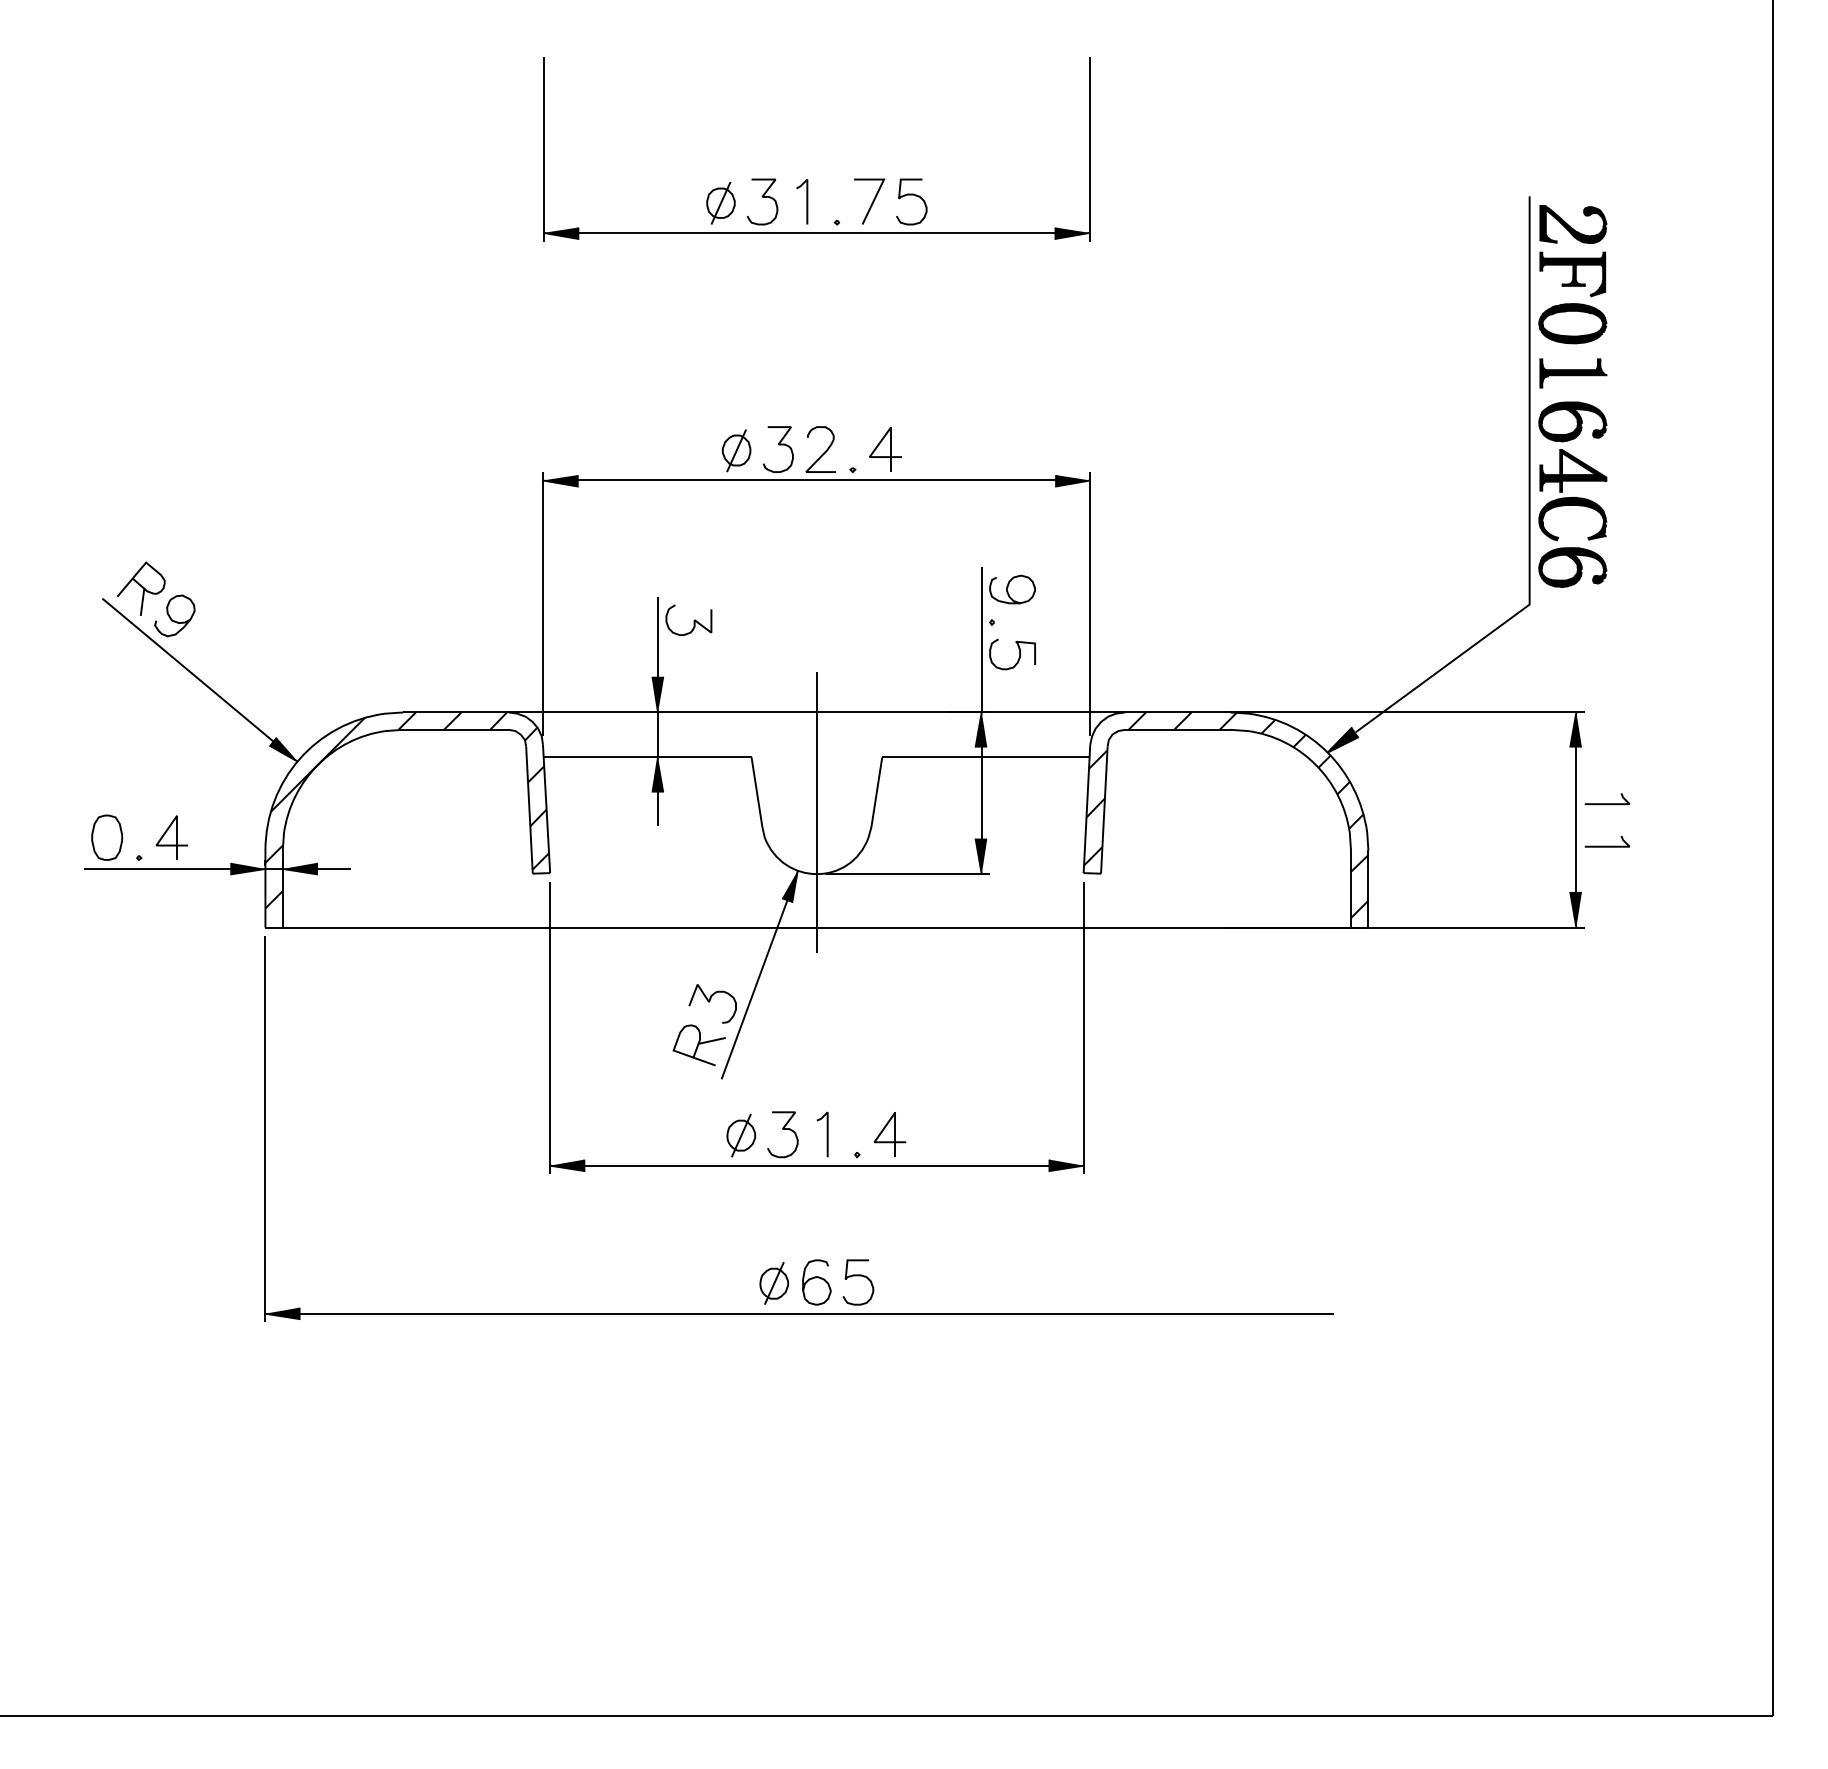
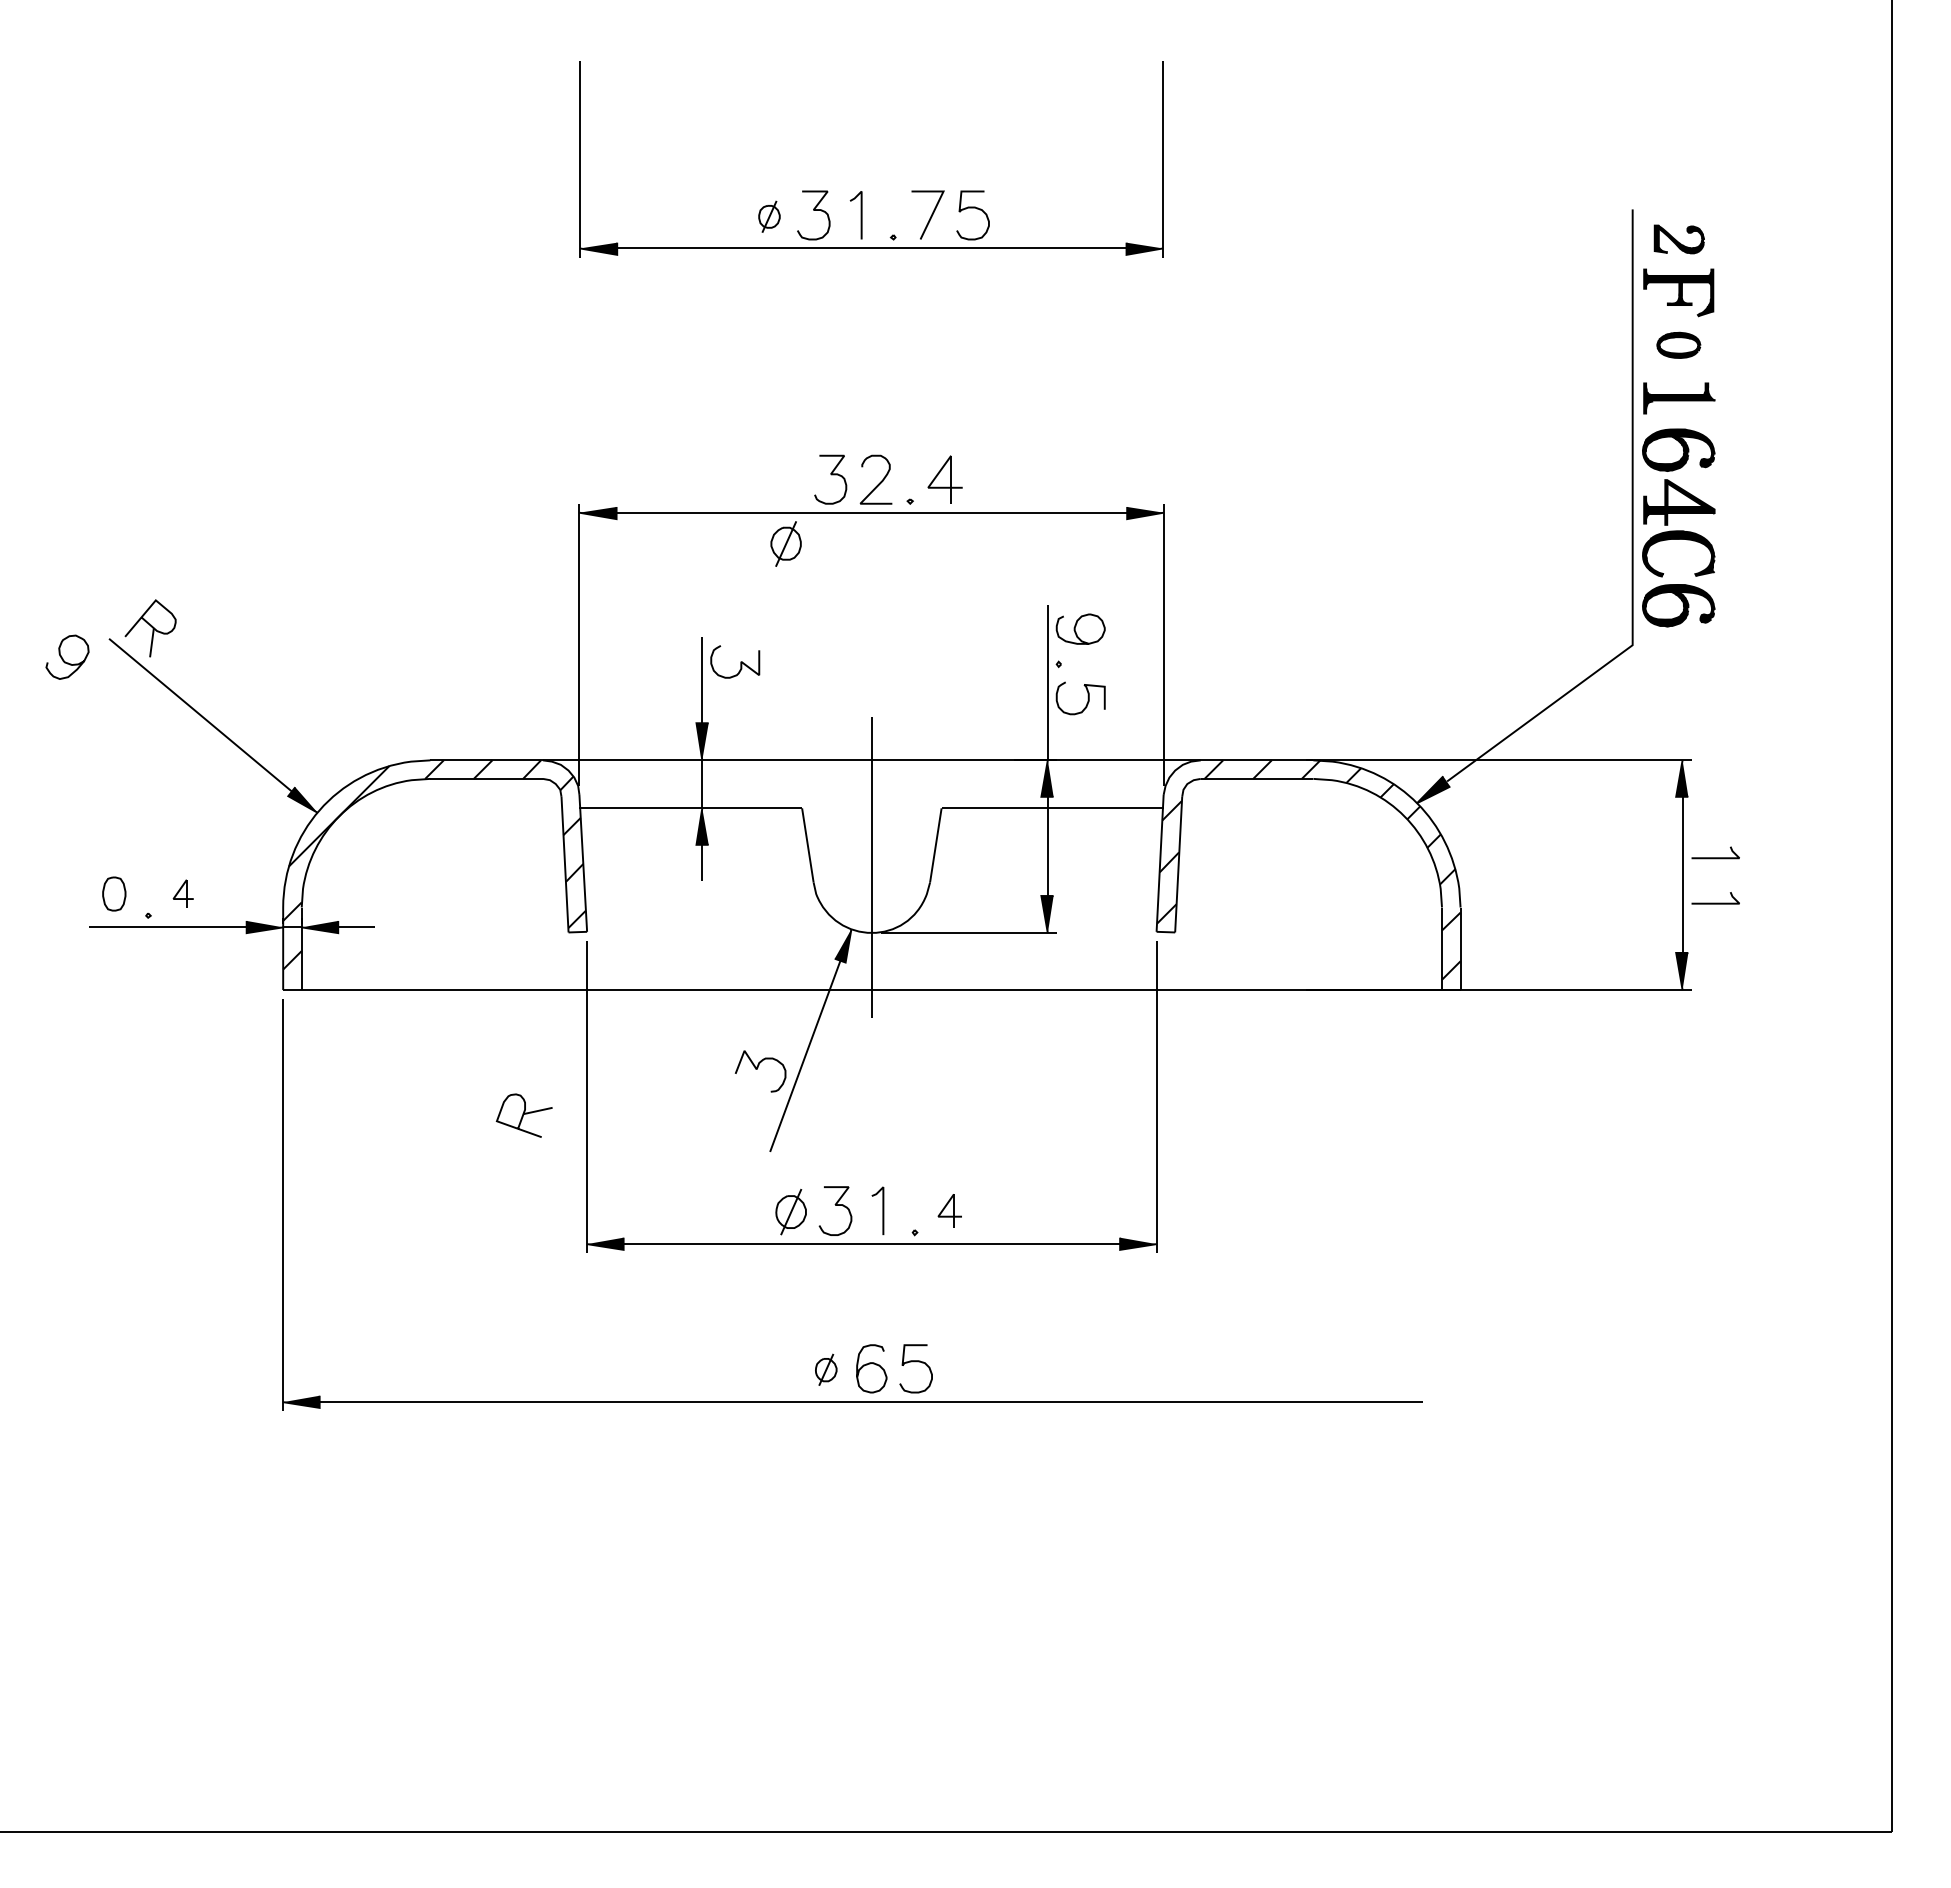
part: (721, 202) -> (769, 216), size x0.7
part: (1573, 224) -> (1679, 239), size x0.7
part: (1572, 323) -> (1678, 345), size x0.6
part: (736, 450) -> (785, 543), moved
curve: (171, 617) -> (63, 658), moved
part: (107, 837) -> (114, 893), size x0.7
part: (172, 837) -> (183, 893), size x0.6
part: (698, 1045) -> (523, 1115), moved
part: (889, 1134) -> (949, 1210), size x0.7
part: (773, 1283) -> (825, 1369), size x0.7

